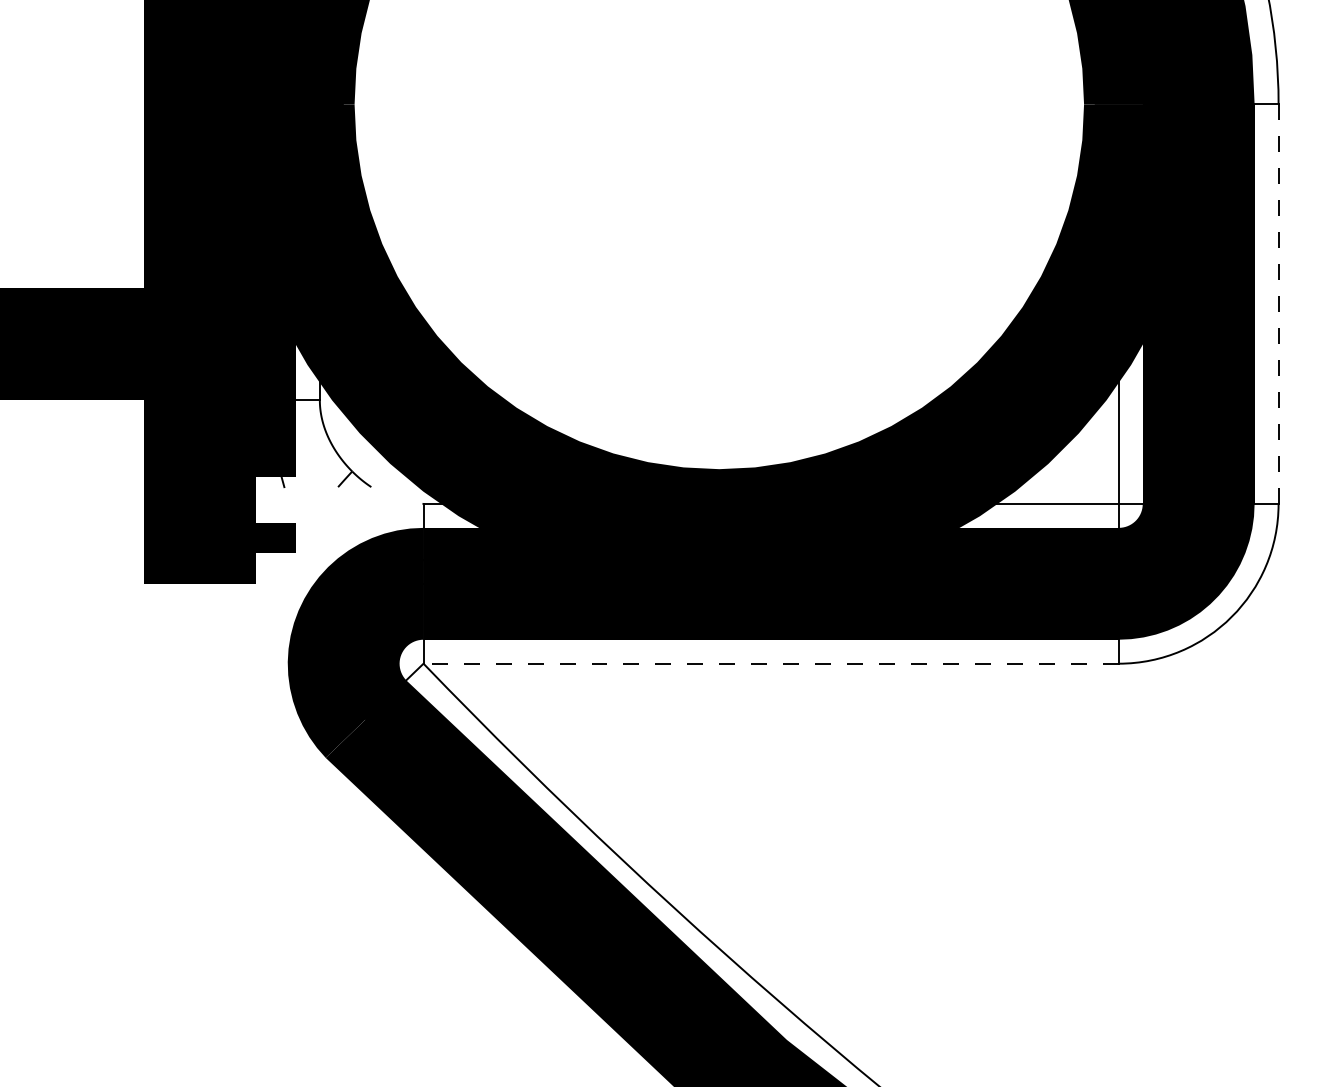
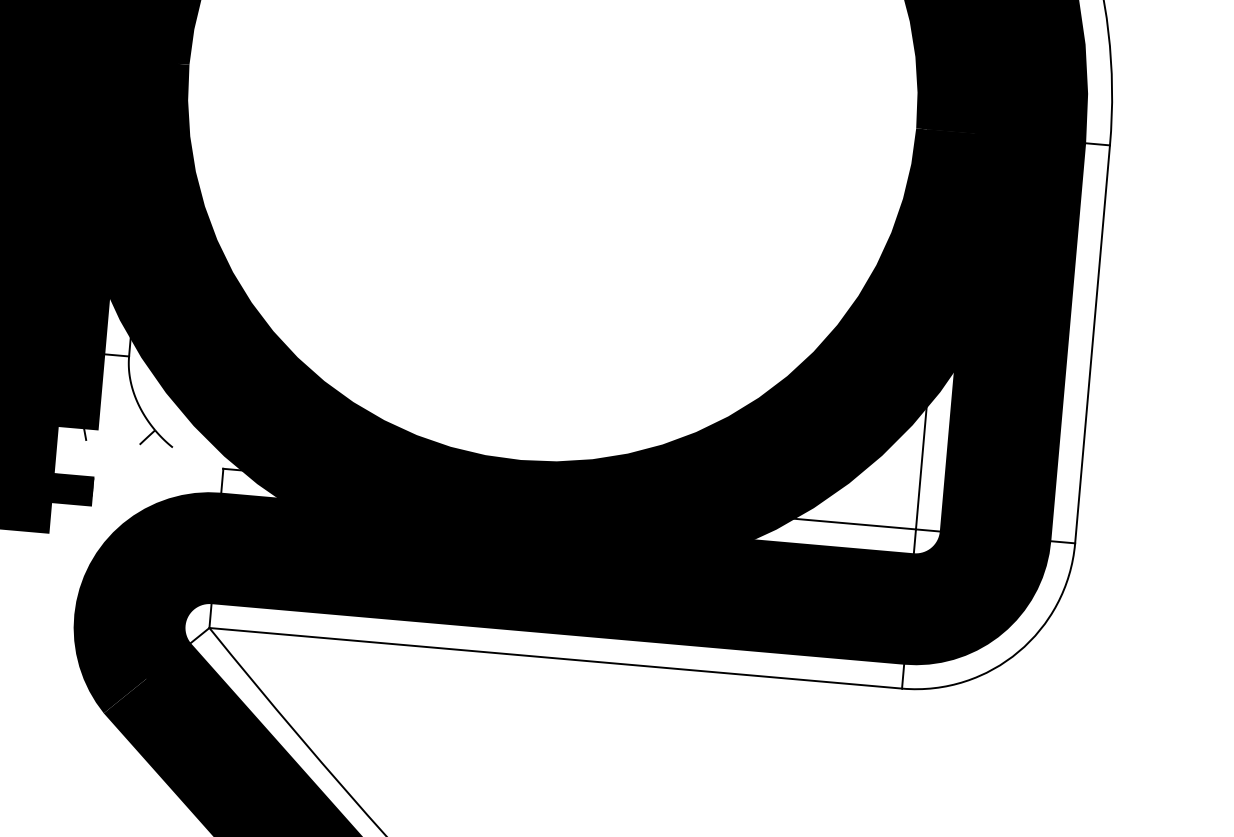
line: (1278, 304) -> (1092, 344), dashed -> solid
line: (771, 663) -> (556, 658), dashed -> solid

